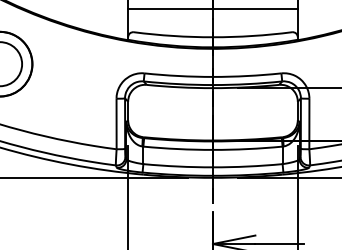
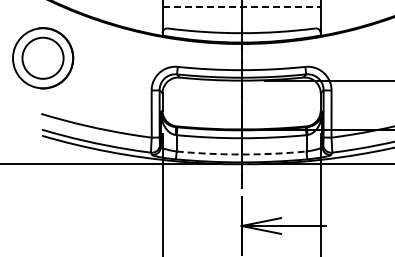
line: (213, 9) -> (242, 7), solid -> dashed
arc: (212, 167) -> (241, 154), solid -> dashed

